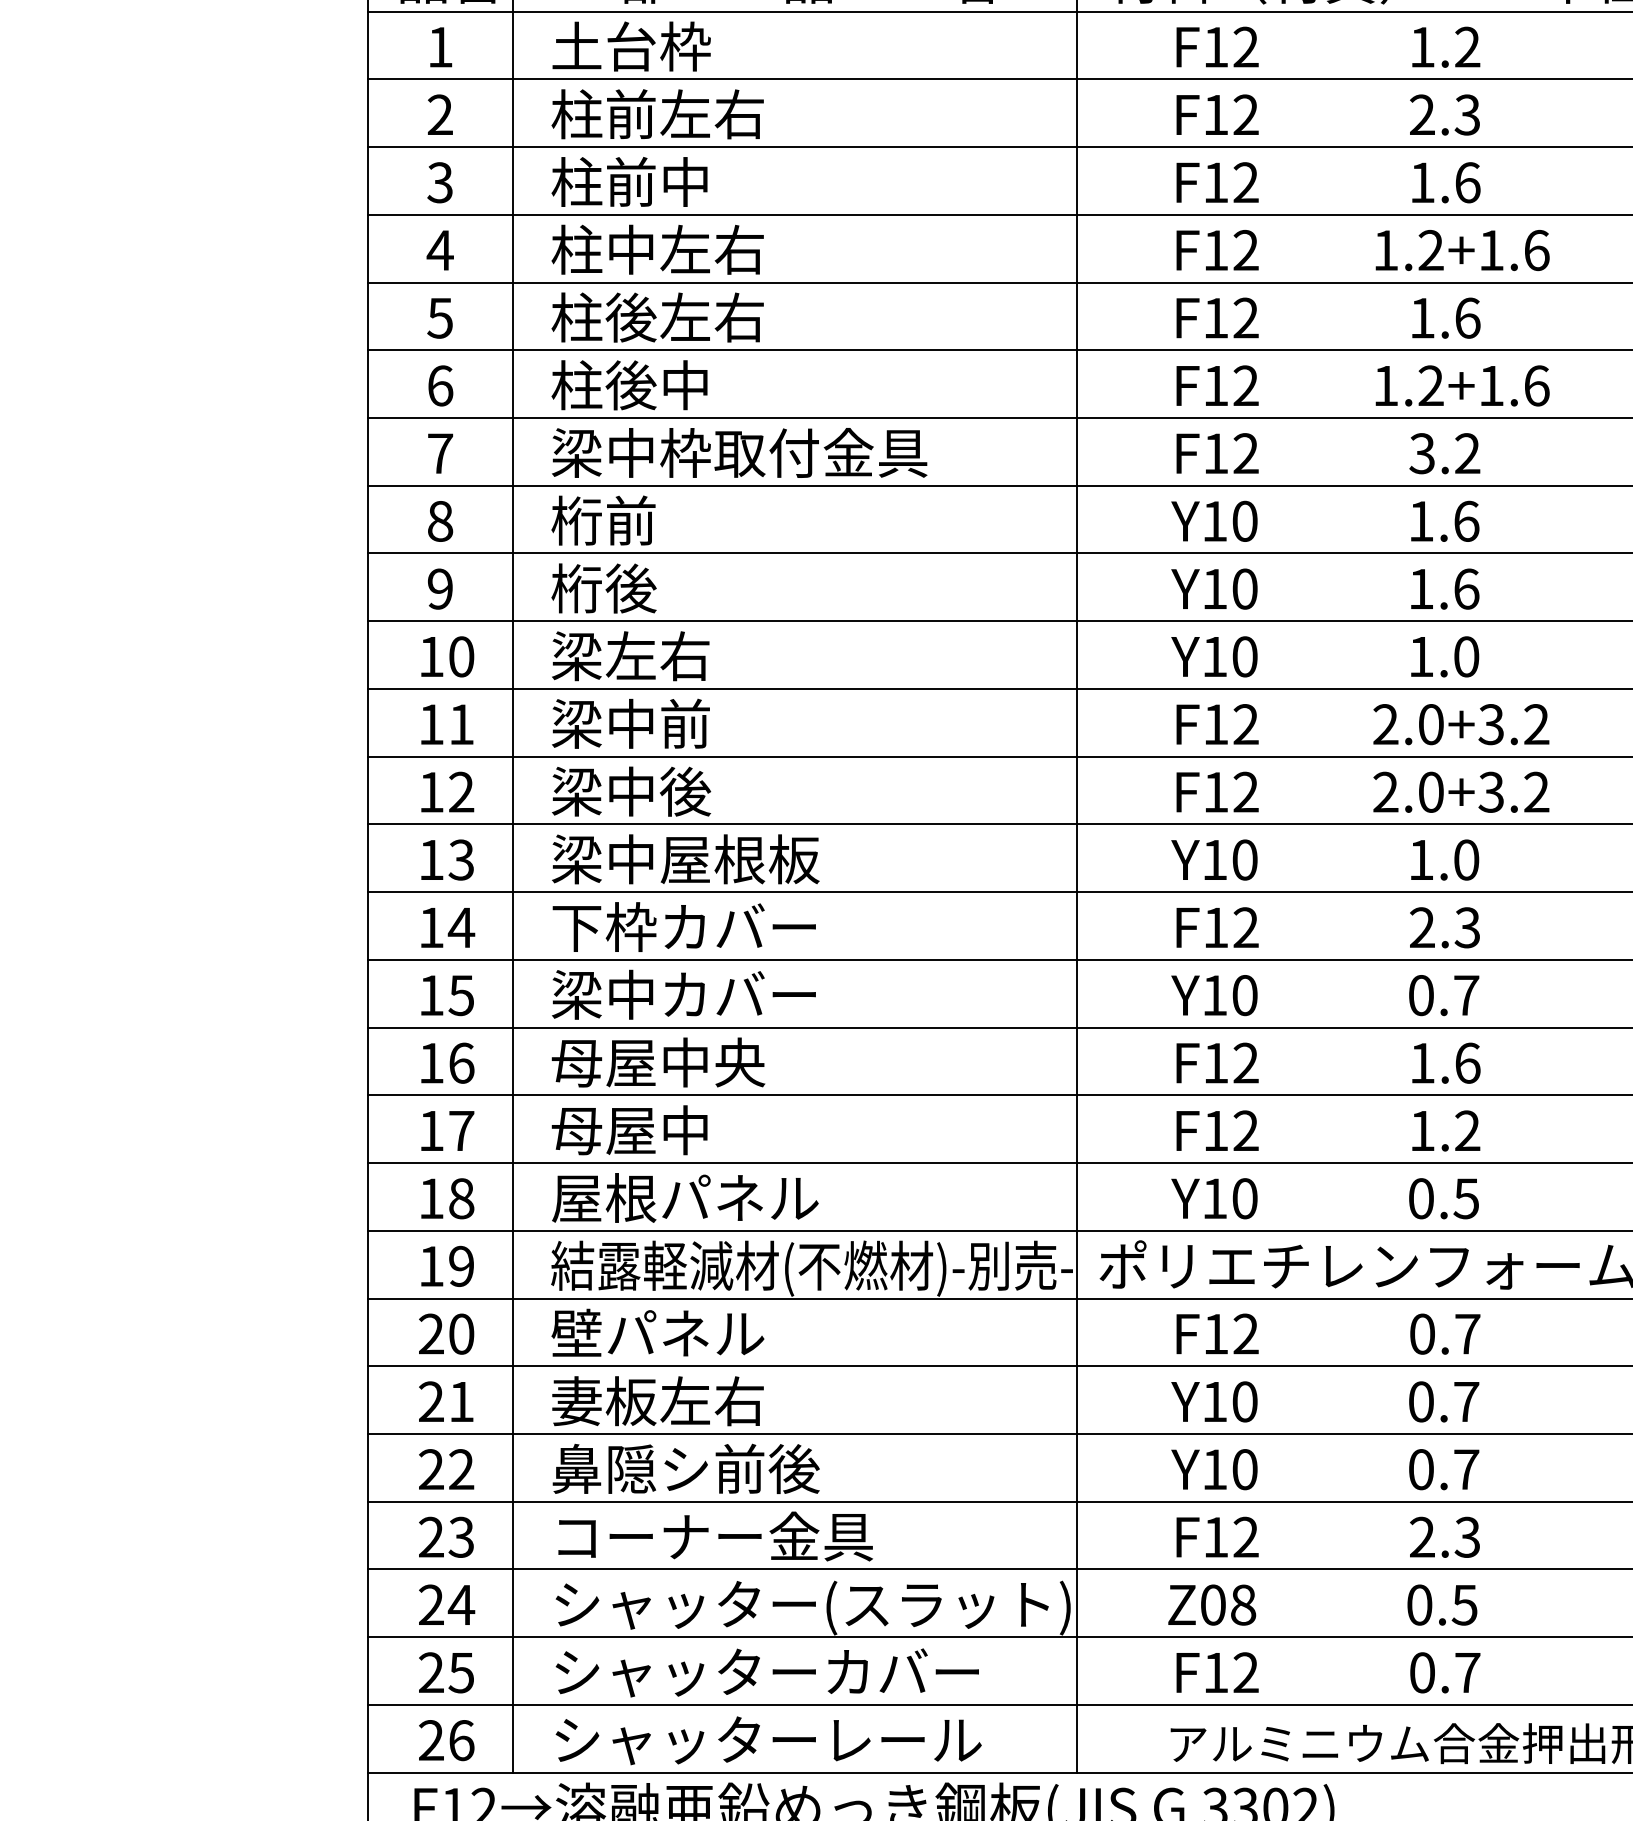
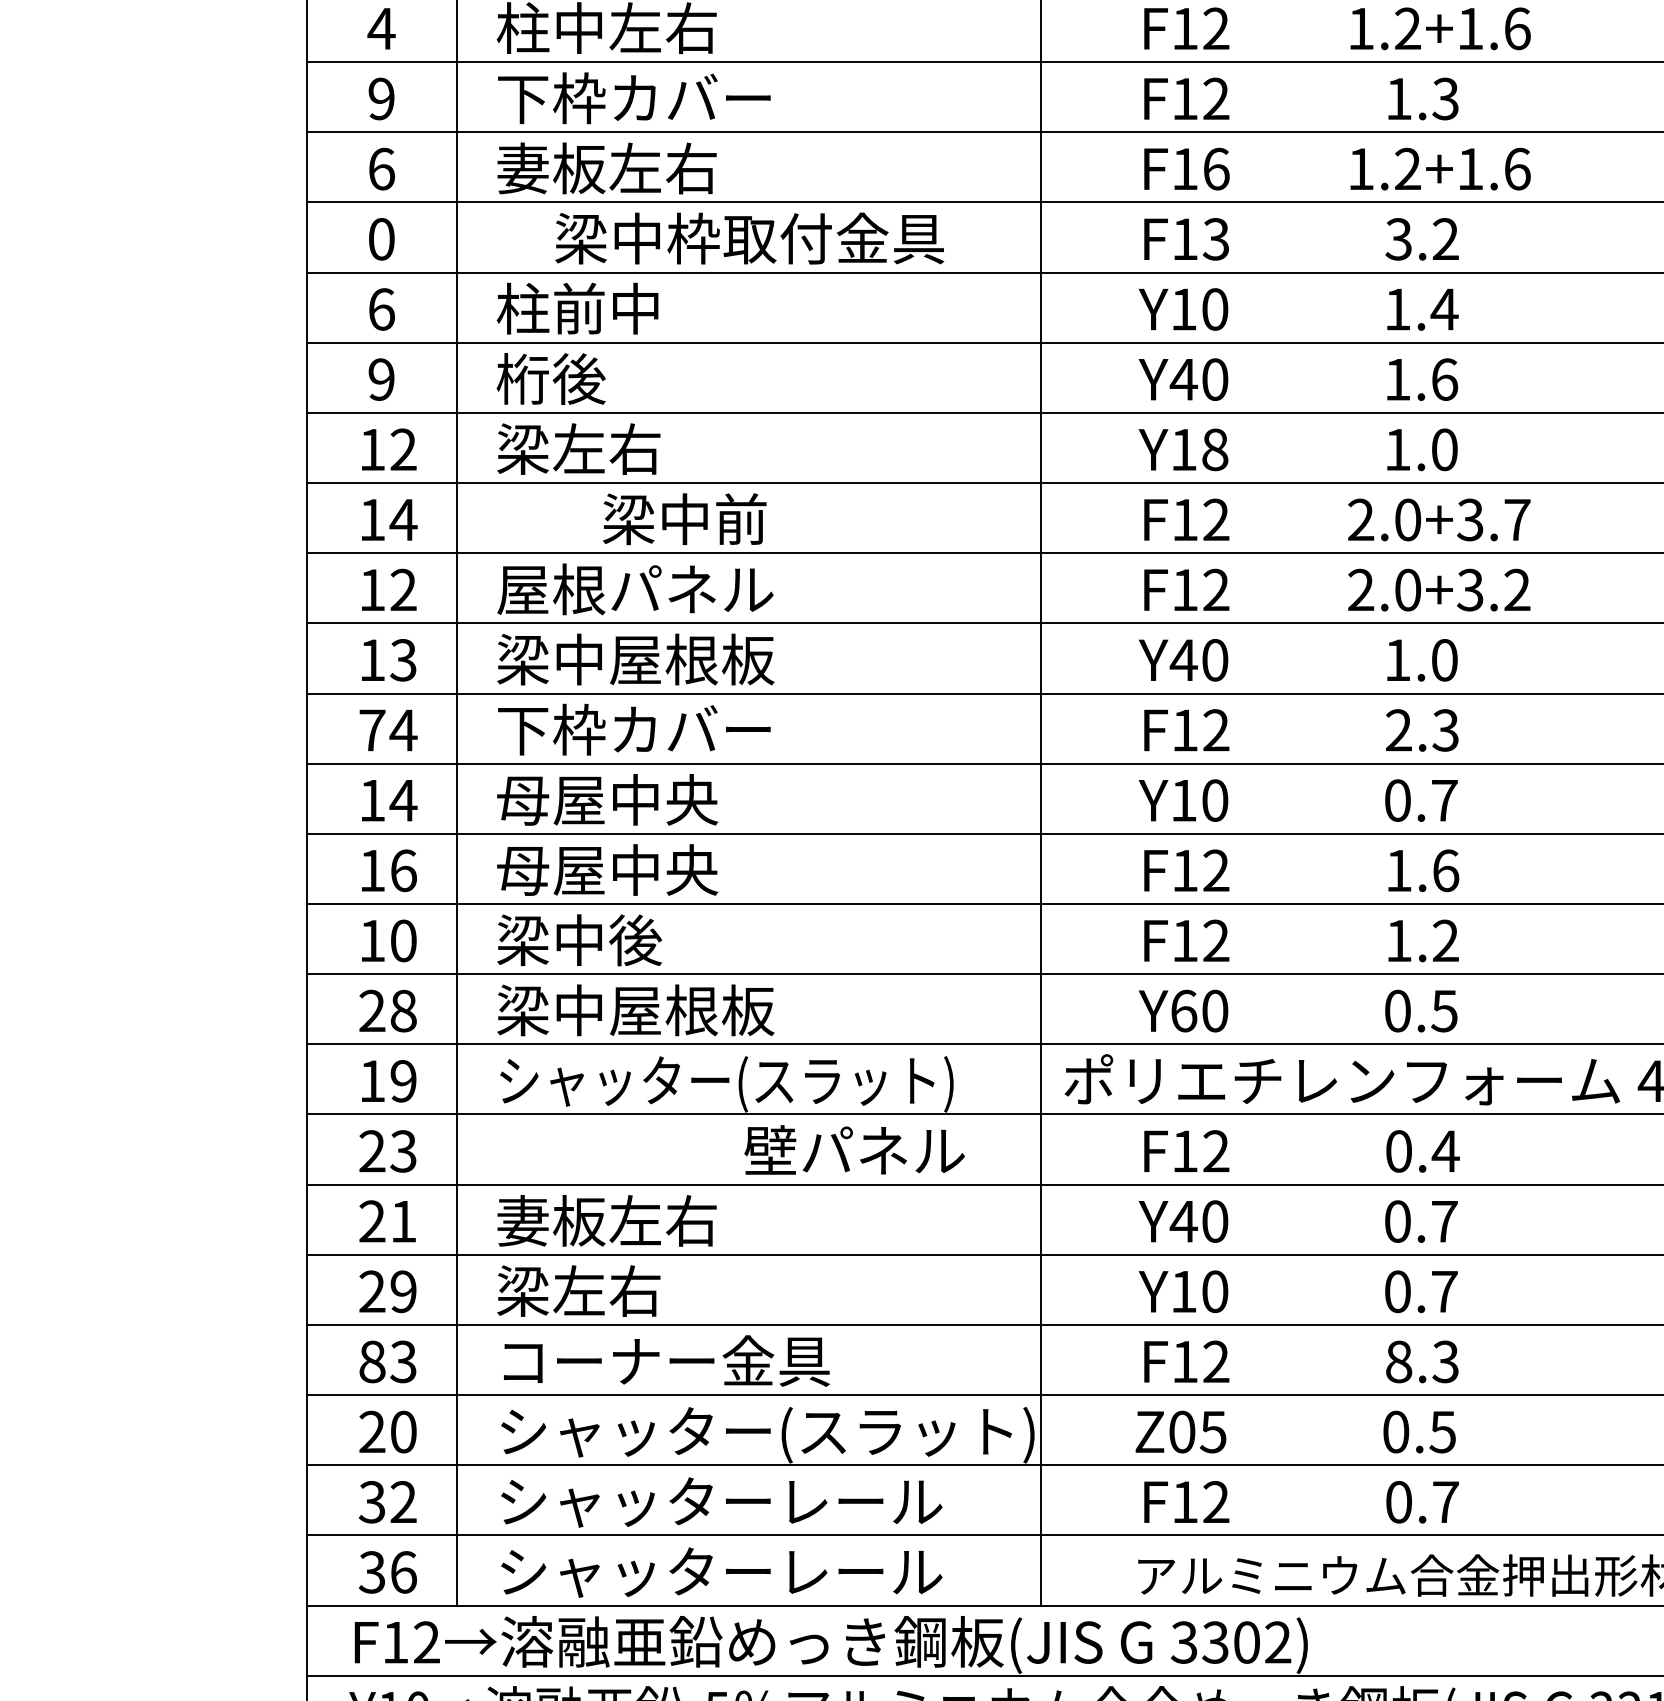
text: (439, 317) -> (380, 98), 5 -> 9
text: (683, 317) -> (633, 98), 柱後左右 -> 下枠カバー
text: (1467, 317) -> (1445, 98), 1.6 -> 1.3
text: (657, 385) -> (606, 168), 柱後中 -> 妻板左右
text: (1246, 385) -> (1216, 168), F12 -> F16
text: (739, 452) -> (749, 238), moved
text: (440, 453) -> (381, 239), 7 -> 0
text: (1245, 453) -> (1215, 239), F12 -> F13
text: (440, 520) -> (381, 308), 8 -> 6
text: (629, 520) -> (577, 308), 桁前 -> 柱前中
text: (1466, 520) -> (1444, 308), 1.6 -> 1.4
text: (1214, 588) -> (1183, 378), Y10 -> Y40
text: (461, 656) -> (403, 449), 10 -> 12
text: (1244, 656) -> (1214, 449), Y10 -> Y18
text: (630, 723) -> (684, 518), moved
text: (461, 724) -> (403, 519), 11 -> 14
text: (1536, 724) -> (1517, 519), 2.0+3.2 -> 2.0+3.7
text: (685, 791) -> (635, 589), 梁中後 -> 屋根パネル
text: (1214, 859) -> (1183, 659), Y10 -> Y40
text: (431, 927) -> (372, 730), 14 -> 74
text: (683, 994) -> (633, 799), 梁中カバー -> 母屋中央
text: (461, 995) -> (403, 800), 15 -> 14
text: (461, 1130) -> (403, 940), 17 -> 10
text: (631, 1130) -> (579, 940), 母屋中 -> 梁中後
text: (685, 1197) -> (635, 1009), 屋根パネル -> 梁中屋根板
text: (431, 1198) -> (372, 1010), 18 -> 28
text: (1215, 1198) -> (1184, 1010), Y10 -> Y60
text: (811, 1268) -> (766, 1083), 結露軽減材(不燃材)-別売- -> シャッター(スラット)
text: (657, 1332) -> (854, 1149), moved
text: (461, 1333) -> (403, 1150), 20 -> 23
text: (1467, 1334) -> (1445, 1151), 0.7 -> 0.4
text: (1214, 1401) -> (1183, 1221), Y10 -> Y40
text: (685, 1468) -> (635, 1290), 鼻隠シ前後 -> 梁左右
text: (461, 1469) -> (403, 1291), 22 -> 29
text: (431, 1536) -> (372, 1361), 23 -> 83
text: (1422, 1536) -> (1399, 1361), 2.3 -> 8.3
text: (461, 1604) -> (403, 1431), 24 -> 20
text: (1243, 1604) -> (1213, 1431), Z08 -> Z05
text: (904, 1670) -> (862, 1499), シャッターカバー -> シャッターレール
text: (446, 1672) -> (387, 1501), 25 -> 32
text: (430, 1740) -> (371, 1572), 26 -> 36

